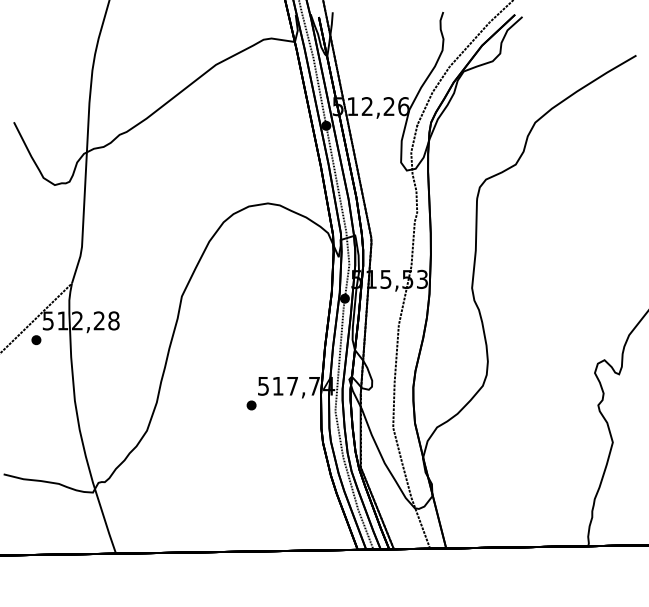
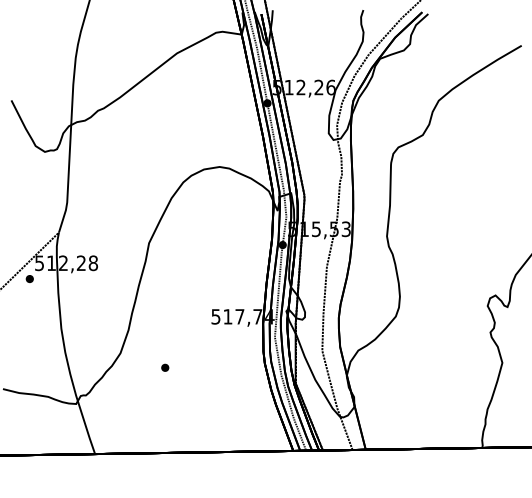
part: (251, 405) -> (165, 367), moved

